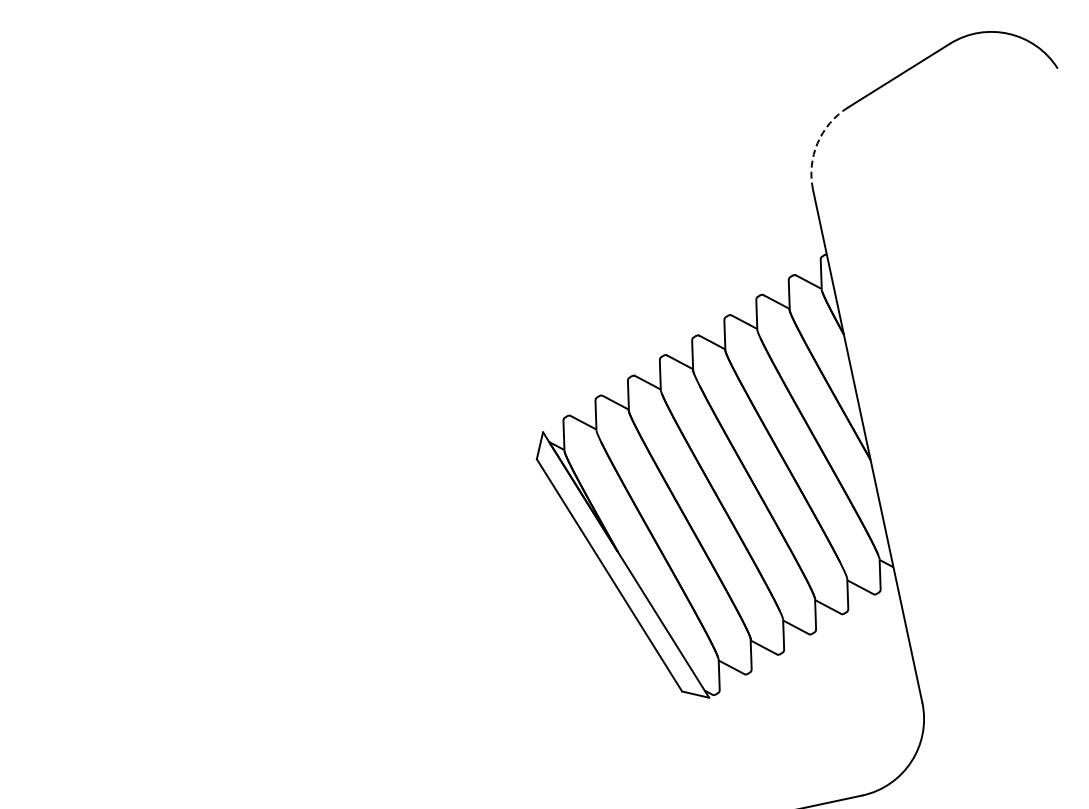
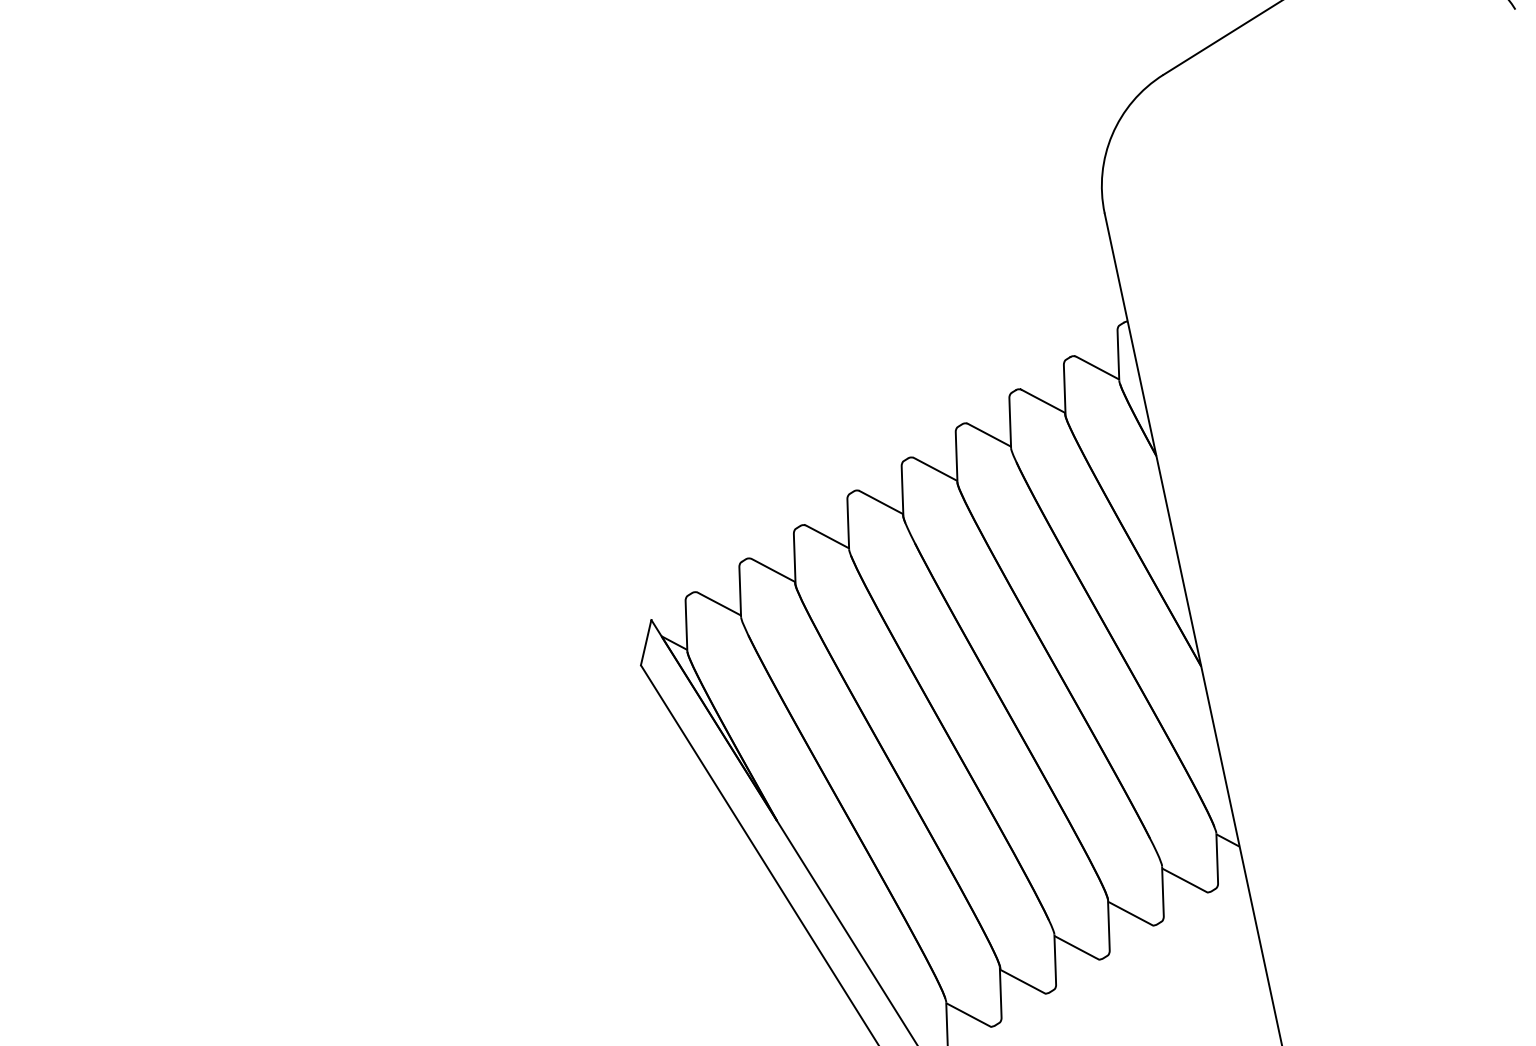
arc: (817, 143) -> (1112, 135), dashed -> solid

